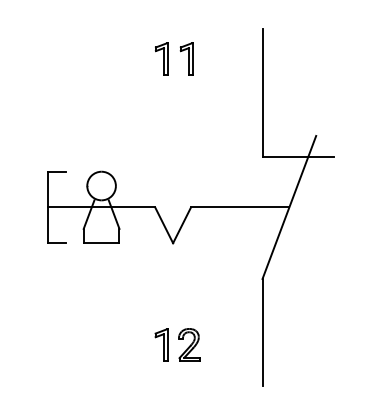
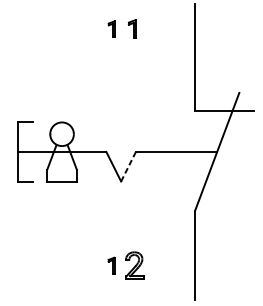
part: (161, 58) -> (111, 28), size x0.6
part: (186, 58) -> (132, 28), size x0.7
line: (182, 225) -> (128, 166), solid -> dashed
part: (161, 344) -> (111, 265), size x0.6

